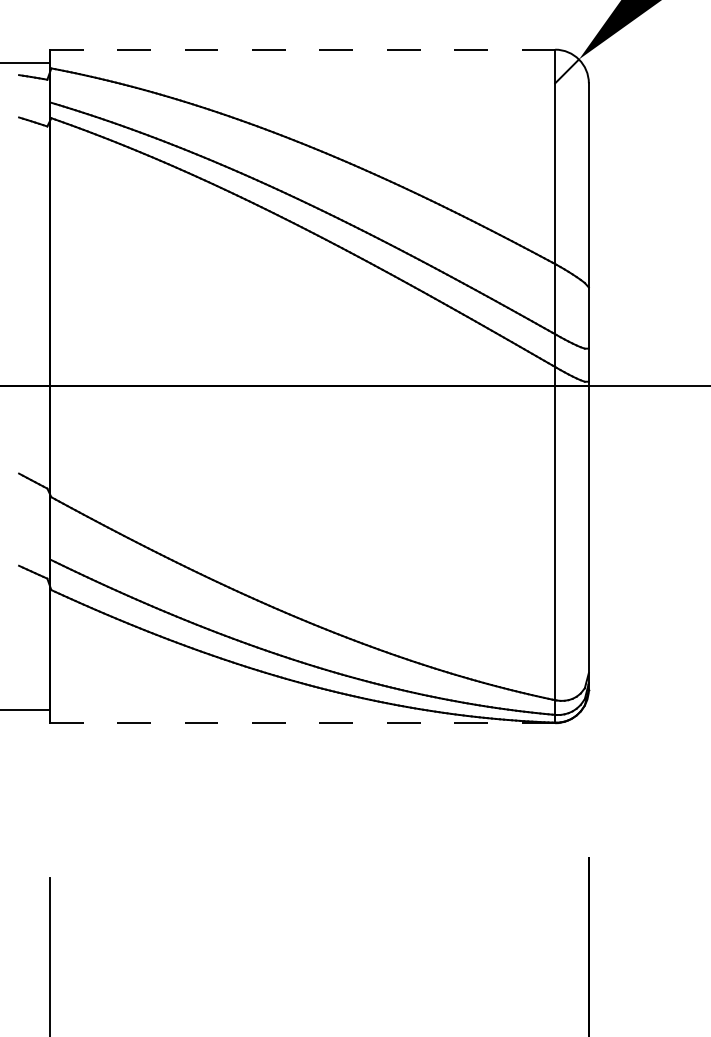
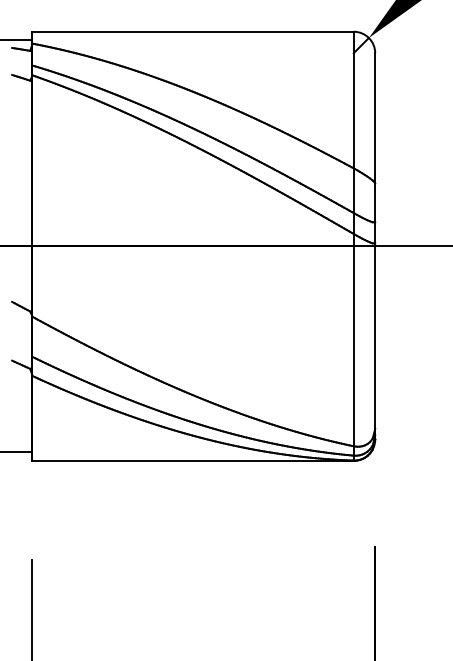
line: (302, 49) -> (192, 31), dashed -> solid
line: (302, 722) -> (192, 460), dashed -> solid

